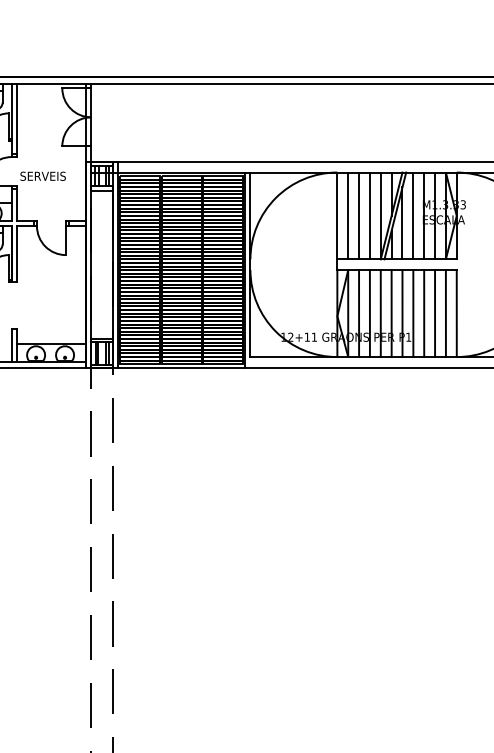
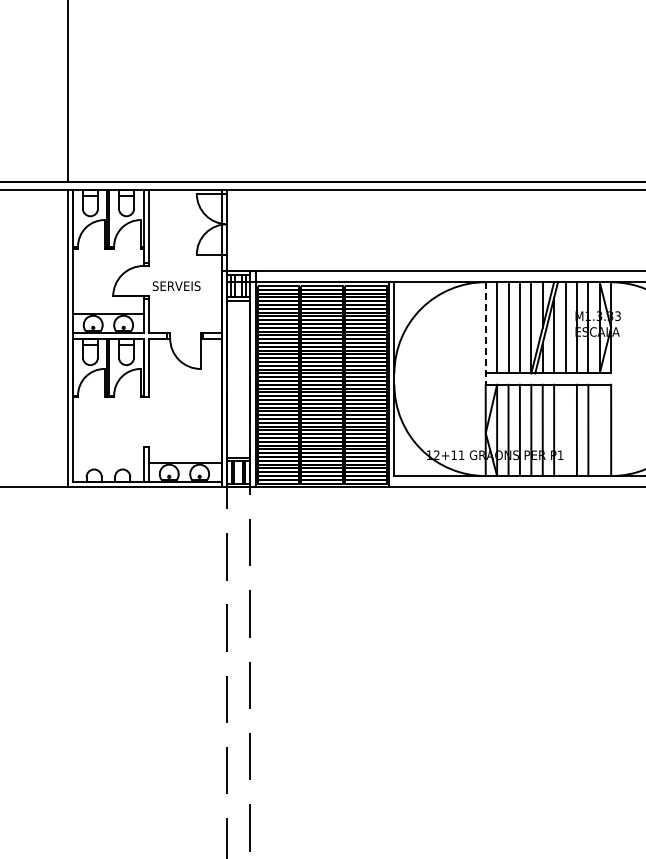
line: (337, 221) -> (485, 333), solid -> dashed
line: (413, 313) -> (565, 430), removed
line: (445, 313) -> (599, 430), removed

